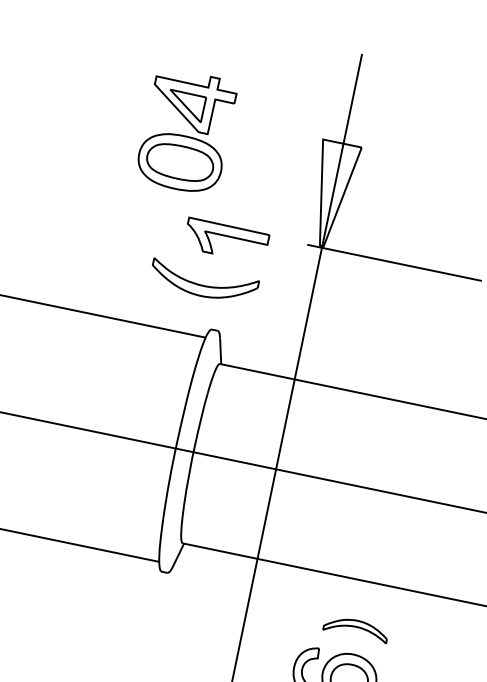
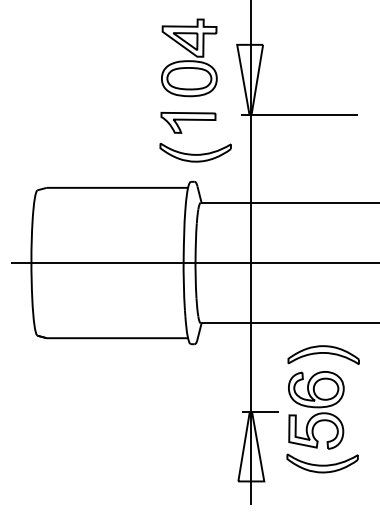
part: (186, 130) -> (189, 57), moved
part: (203, 282) -> (195, 152), moved
part: (356, 628) -> (323, 354), size x1.67

